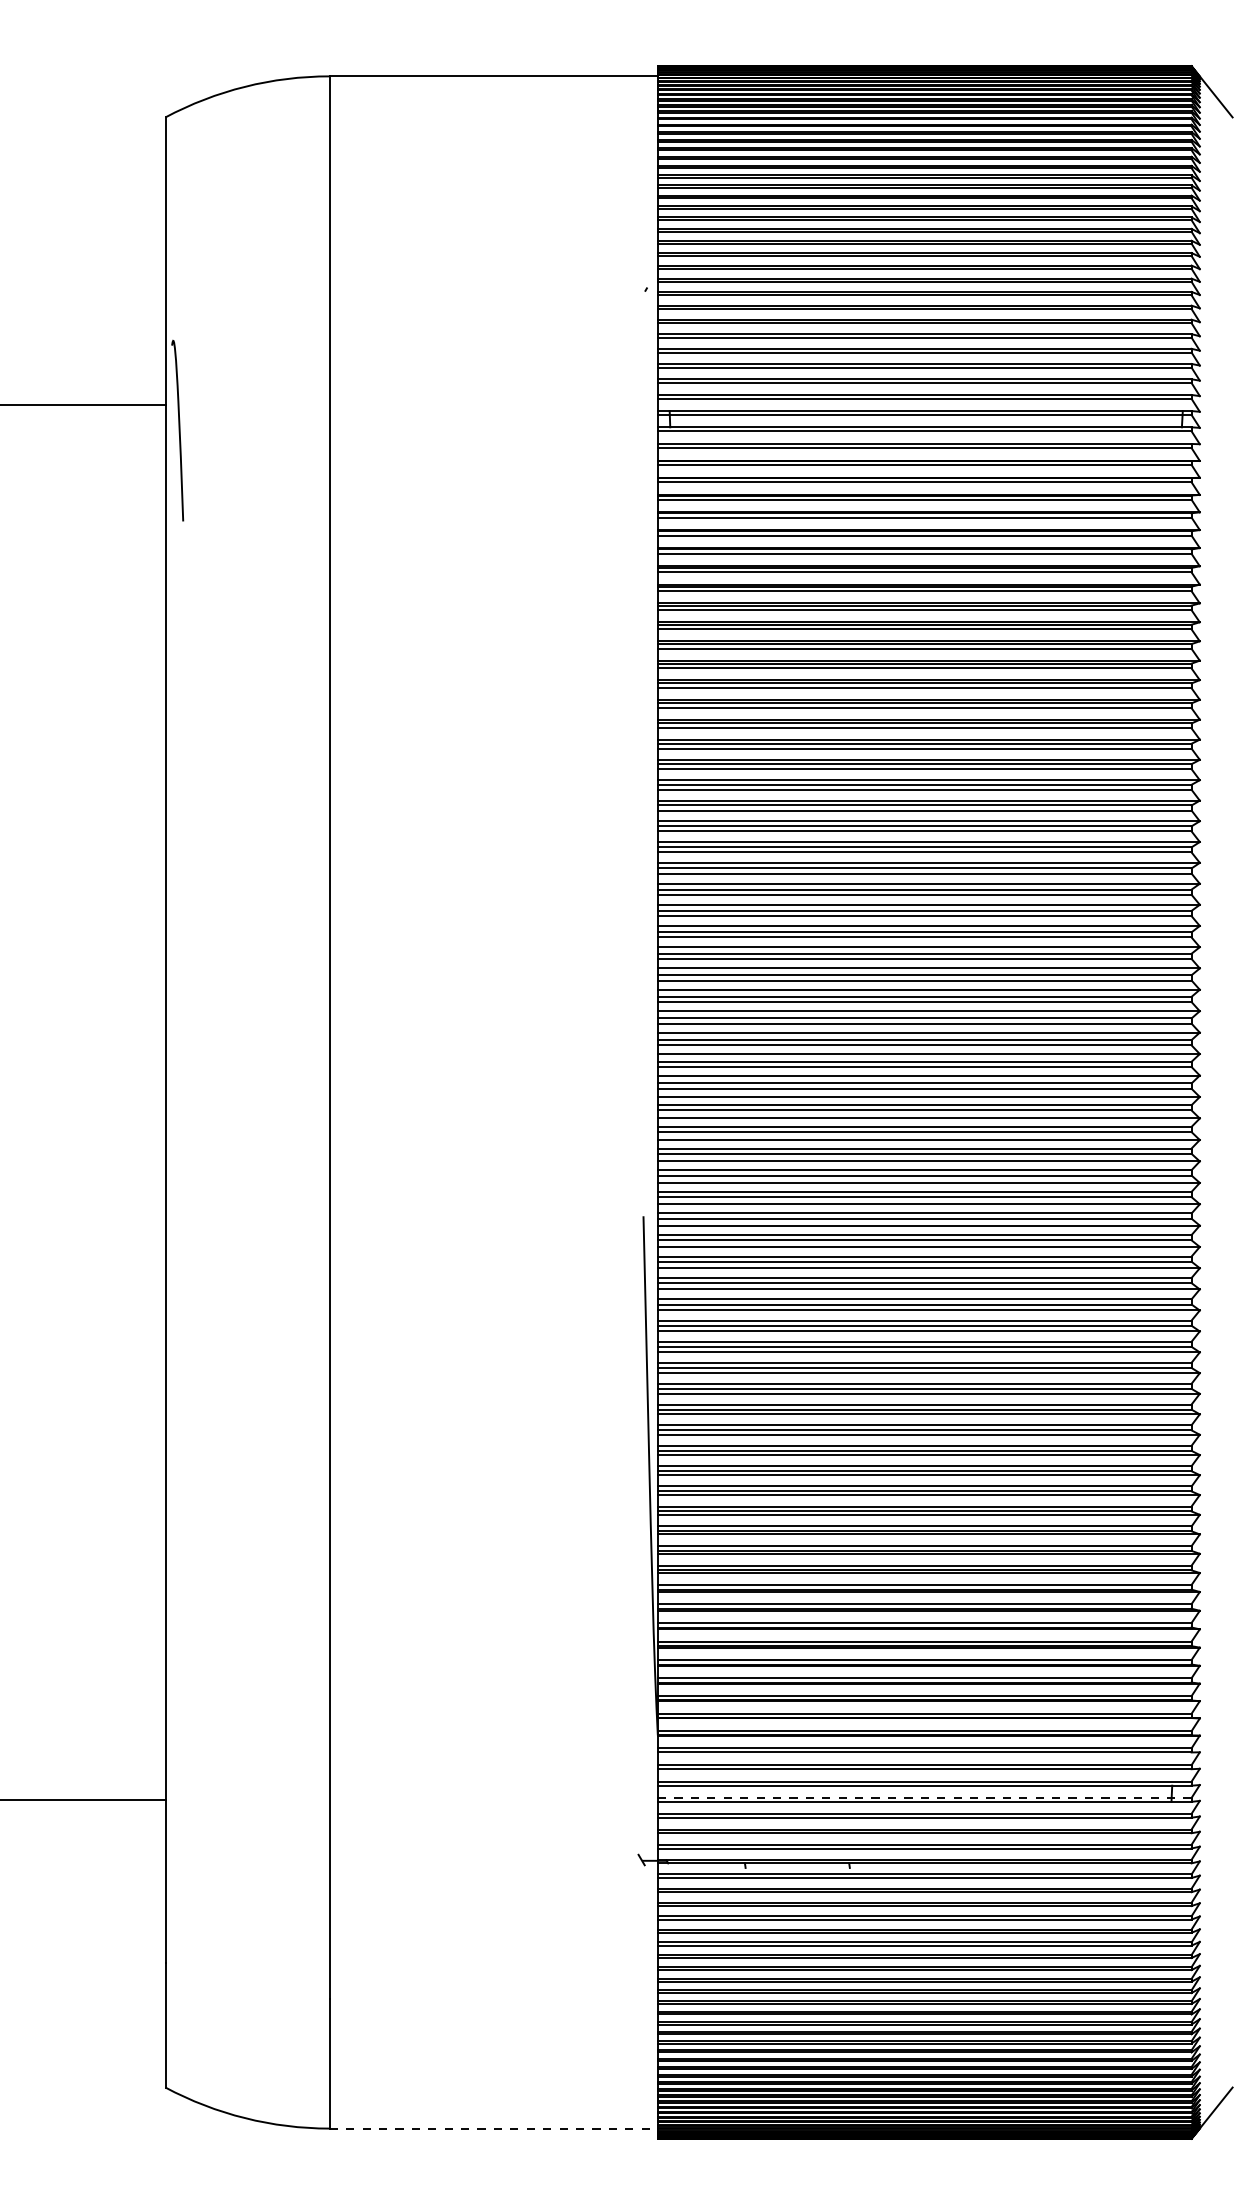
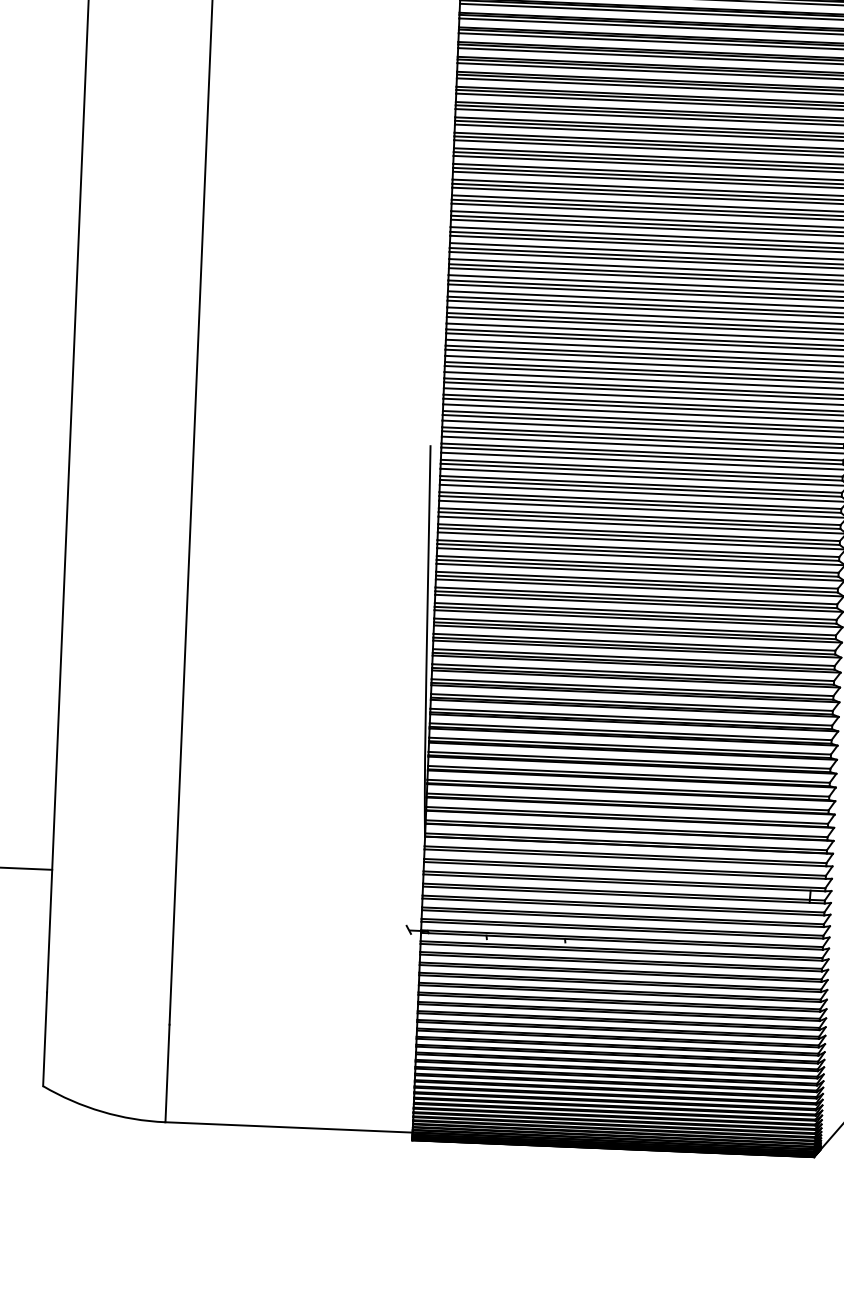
line: (924, 1797) -> (623, 891), dashed -> solid
line: (494, 2128) -> (289, 1127), dashed -> solid

